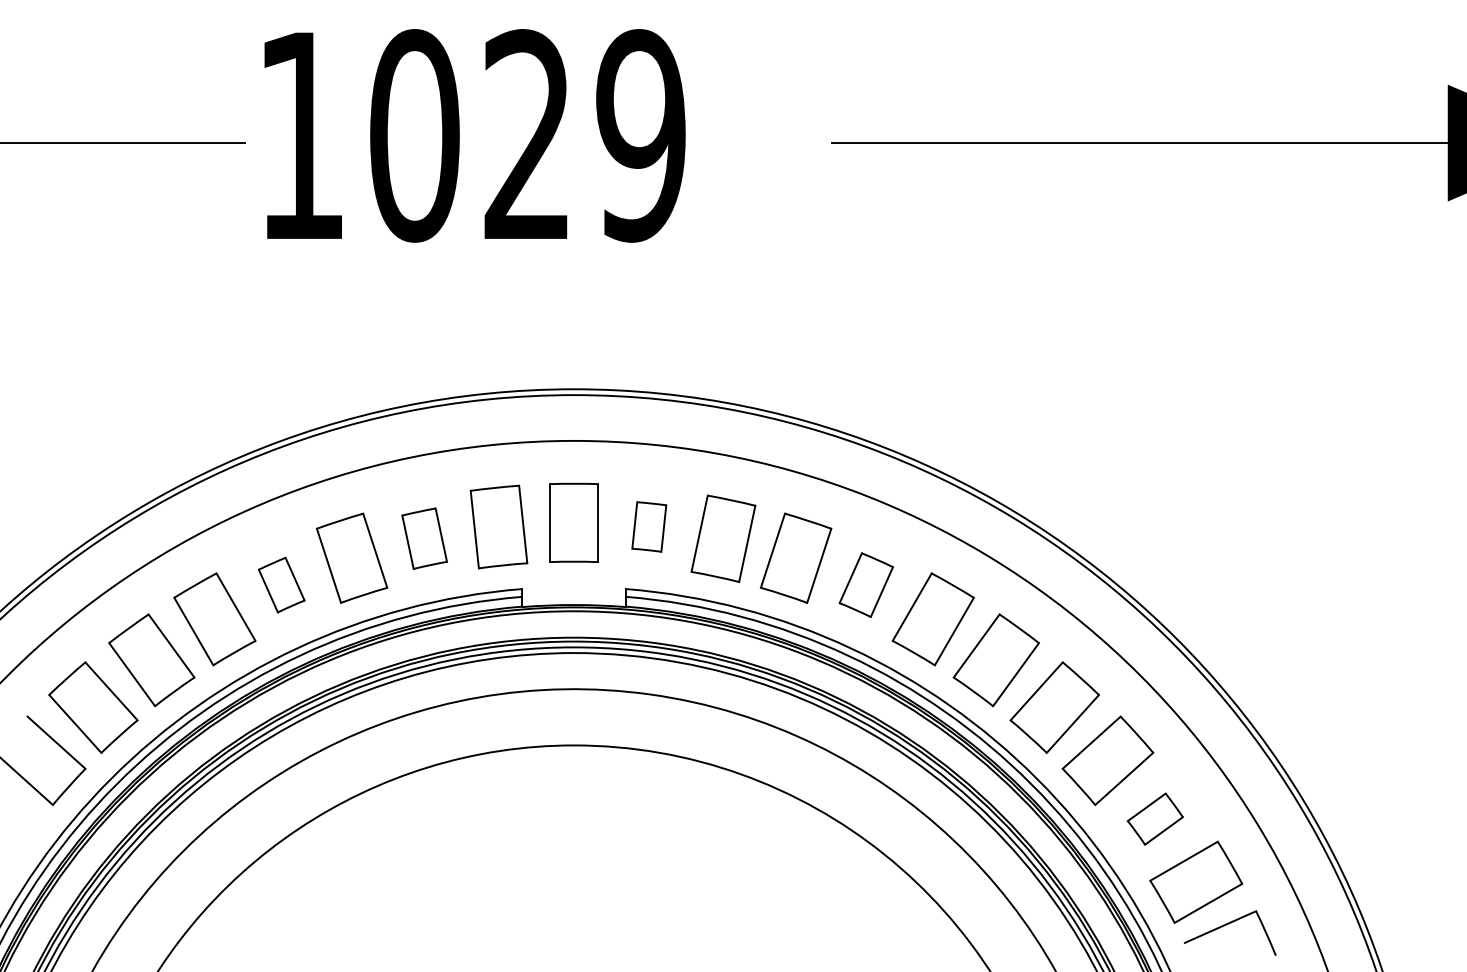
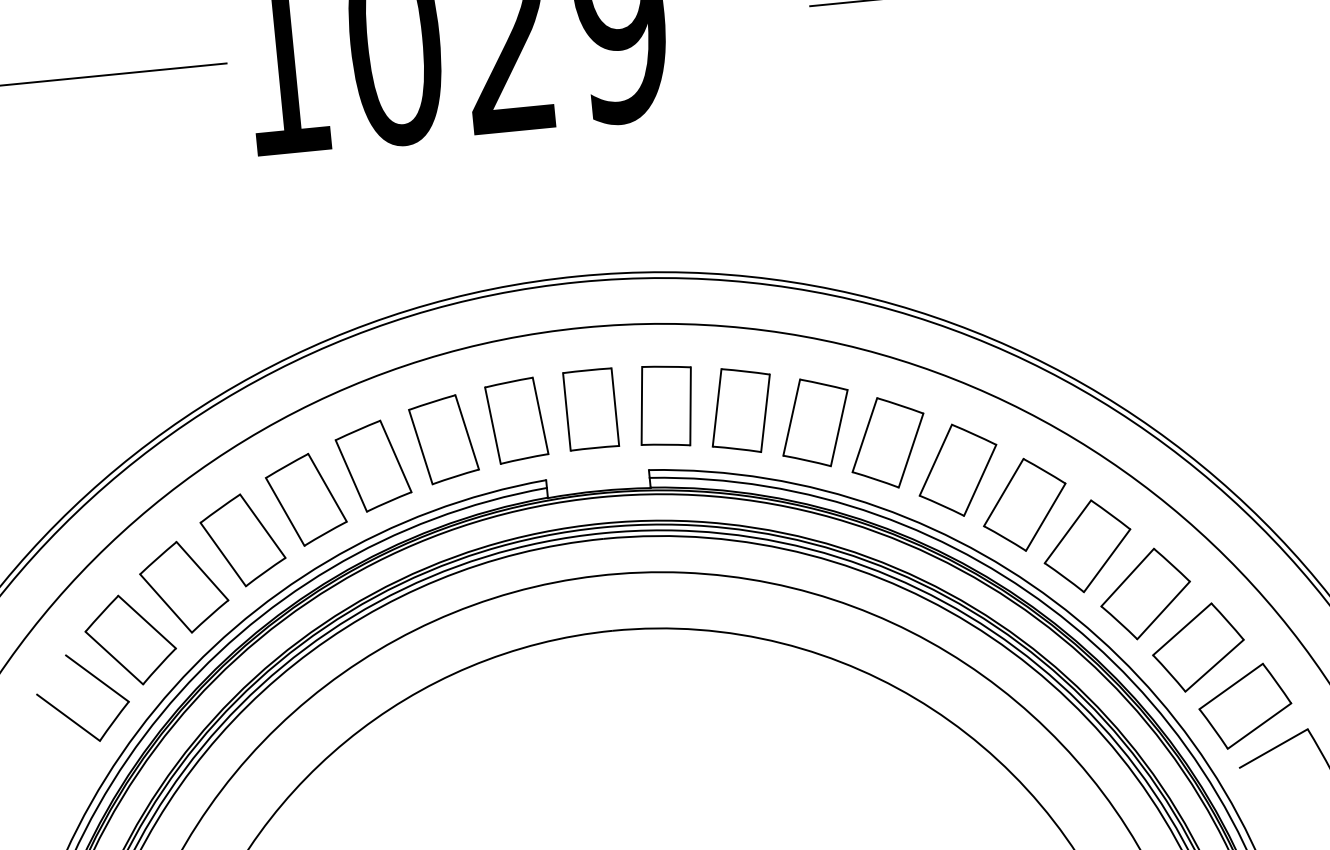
part: (649, 526) -> (666, 405), size x1.67
part: (424, 538) -> (443, 439), size x1.43
part: (281, 584) -> (305, 499), size x1.67
part: (866, 584) -> (888, 442), size x1.43
part: (1155, 818) -> (1198, 646), size x1.67

